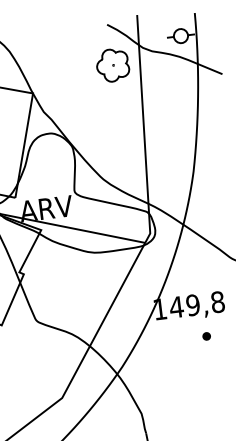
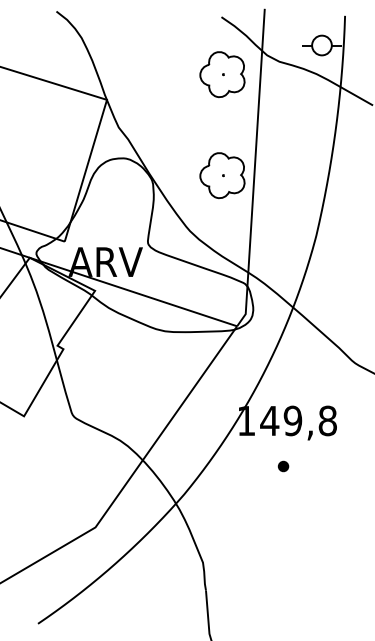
part: (121, 137) -> (222, 175), added
part: (206, 336) -> (283, 466), moved

